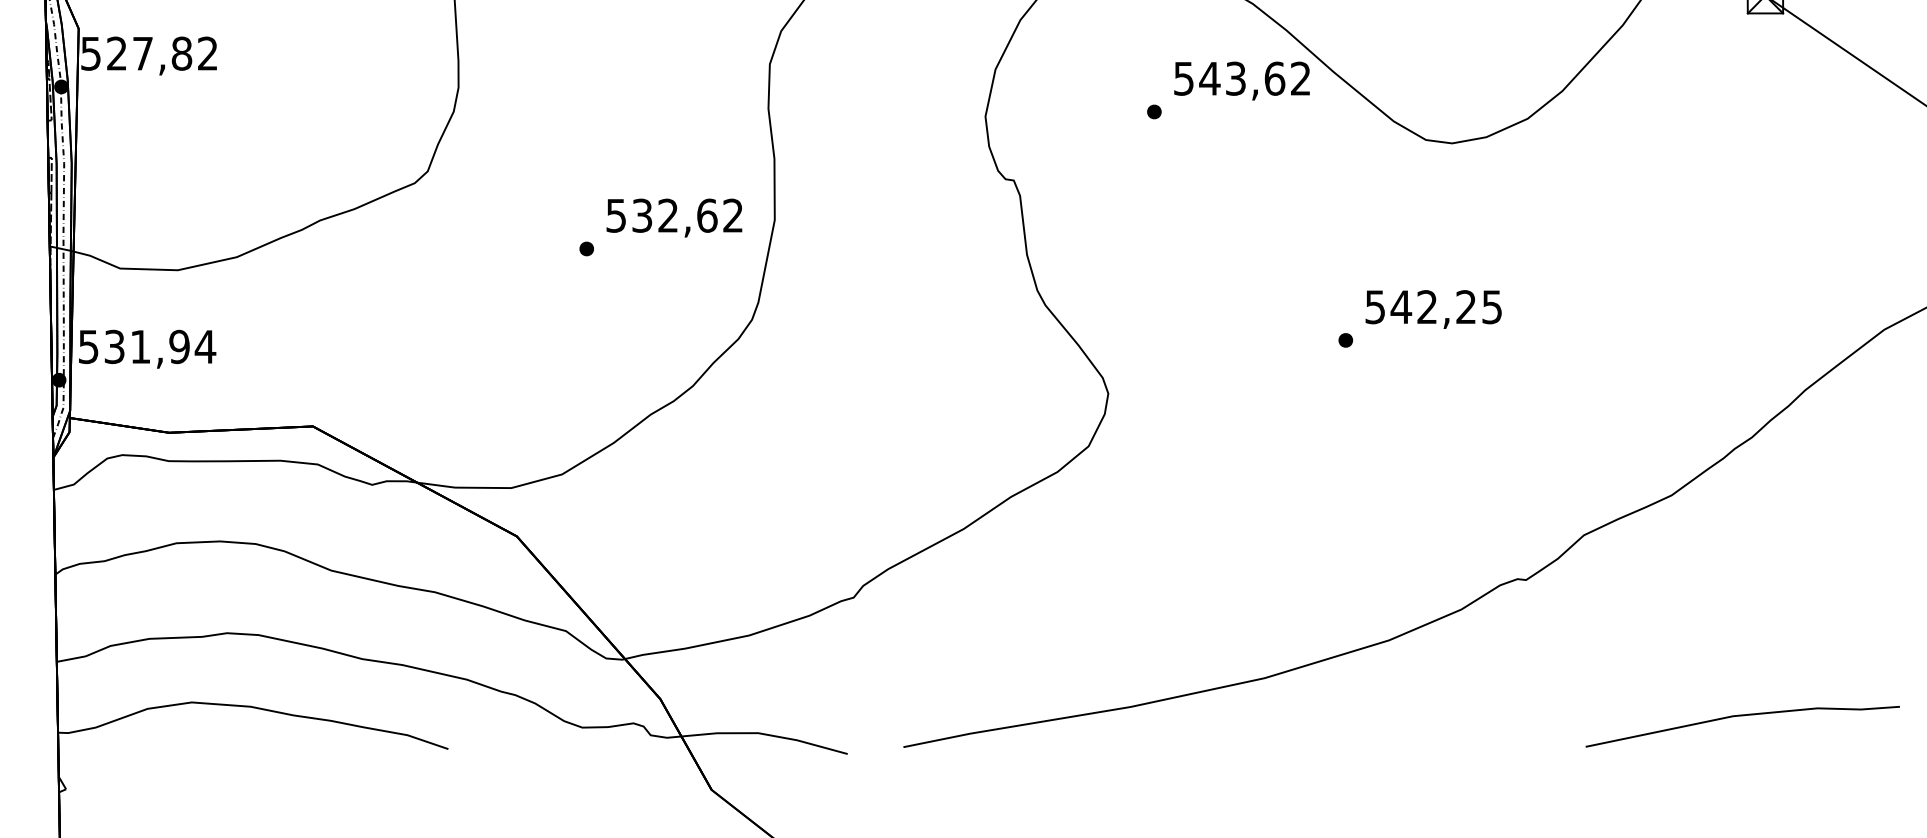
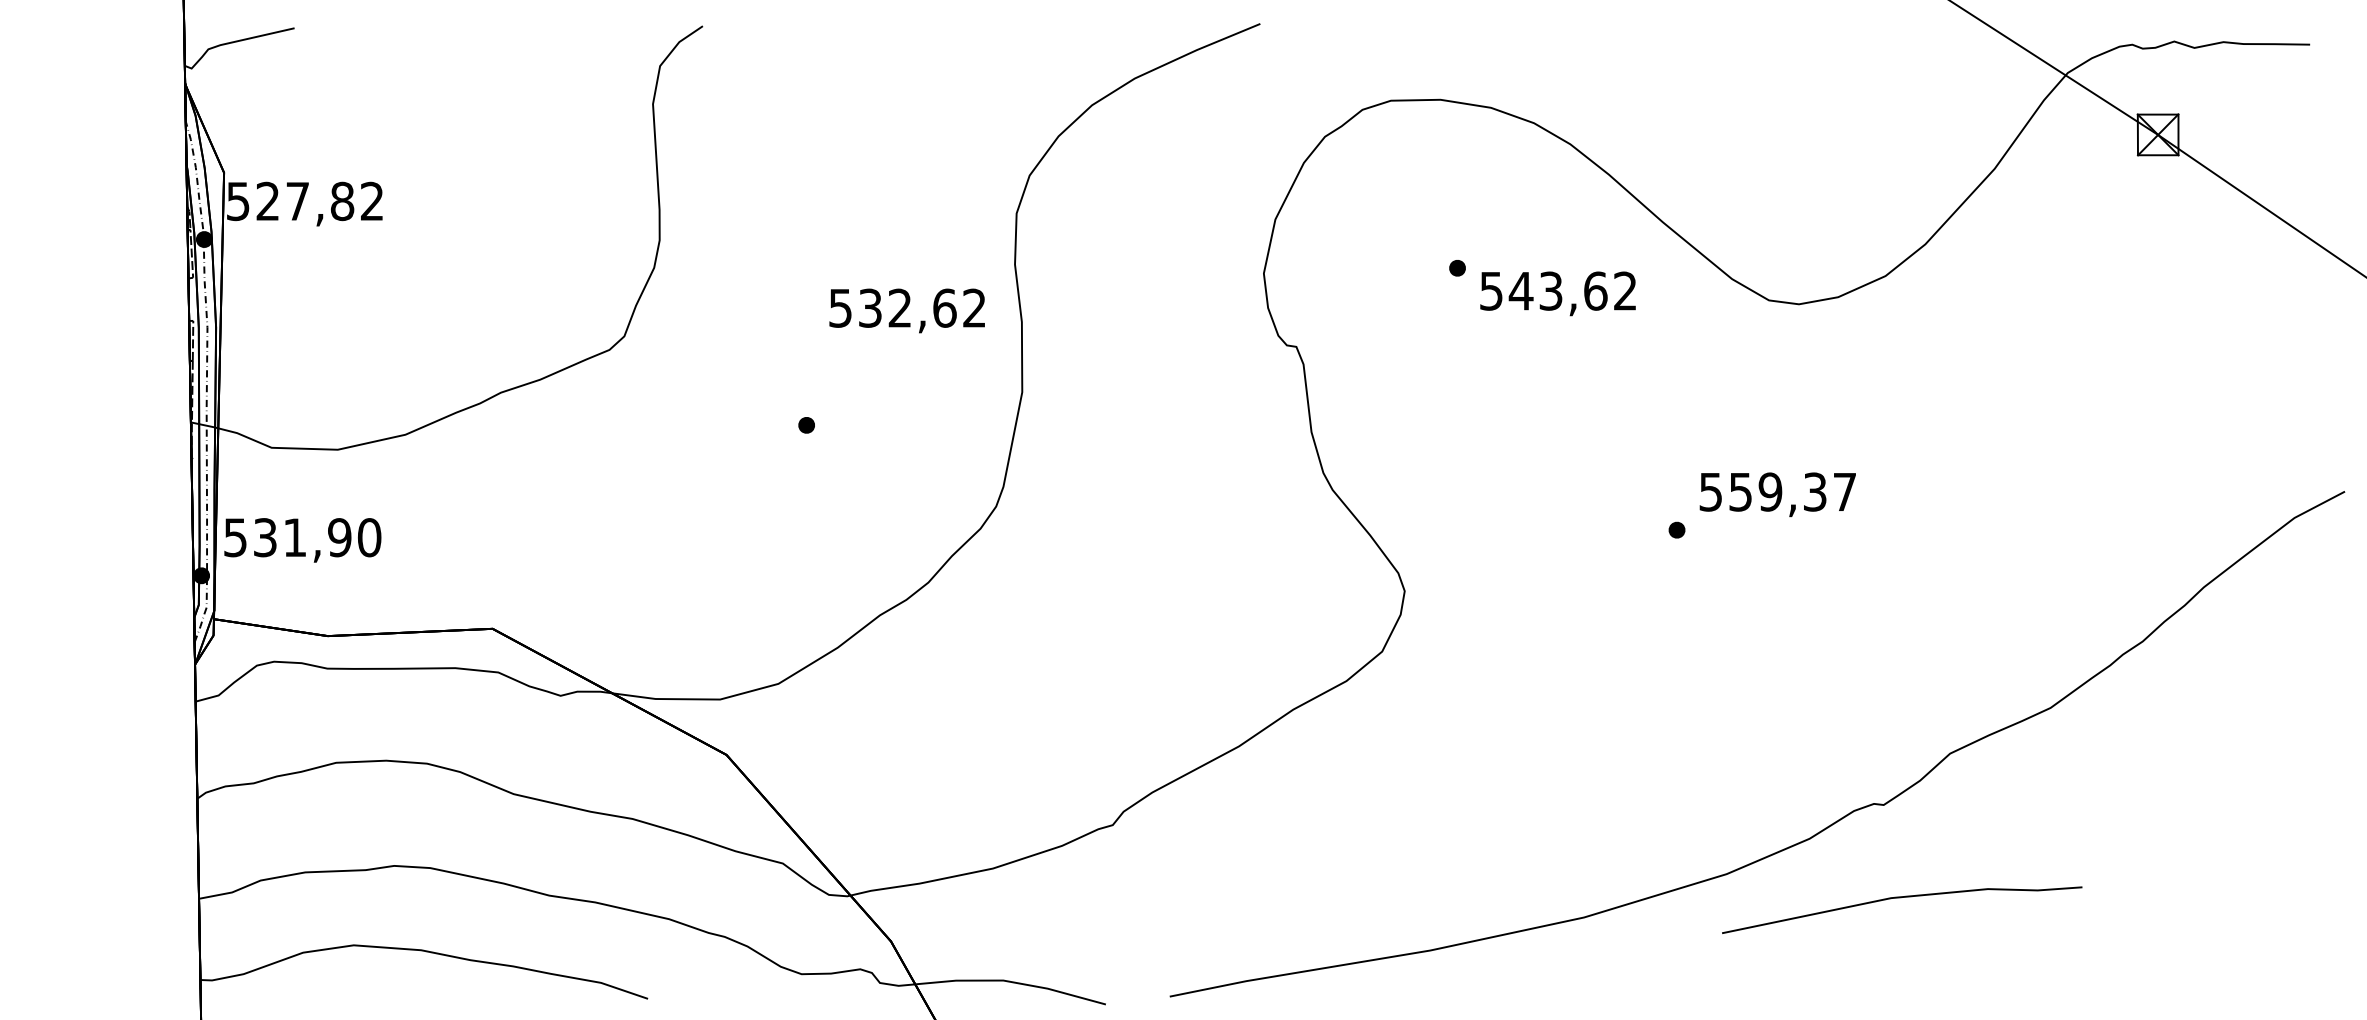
text: (1241, 80) -> (1557, 293), moved
text: (673, 217) -> (906, 310), moved
text: (1445, 306) -> (1791, 491), 542,25 -> 559,37
text: (205, 346) -> (369, 537), 531,94 -> 531,90
line: (1742, 716) -> (1901, 898), moved

